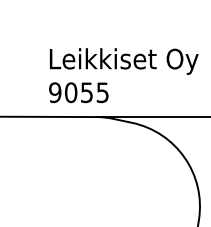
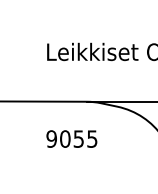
text: (78, 92) -> (71, 138), moved

